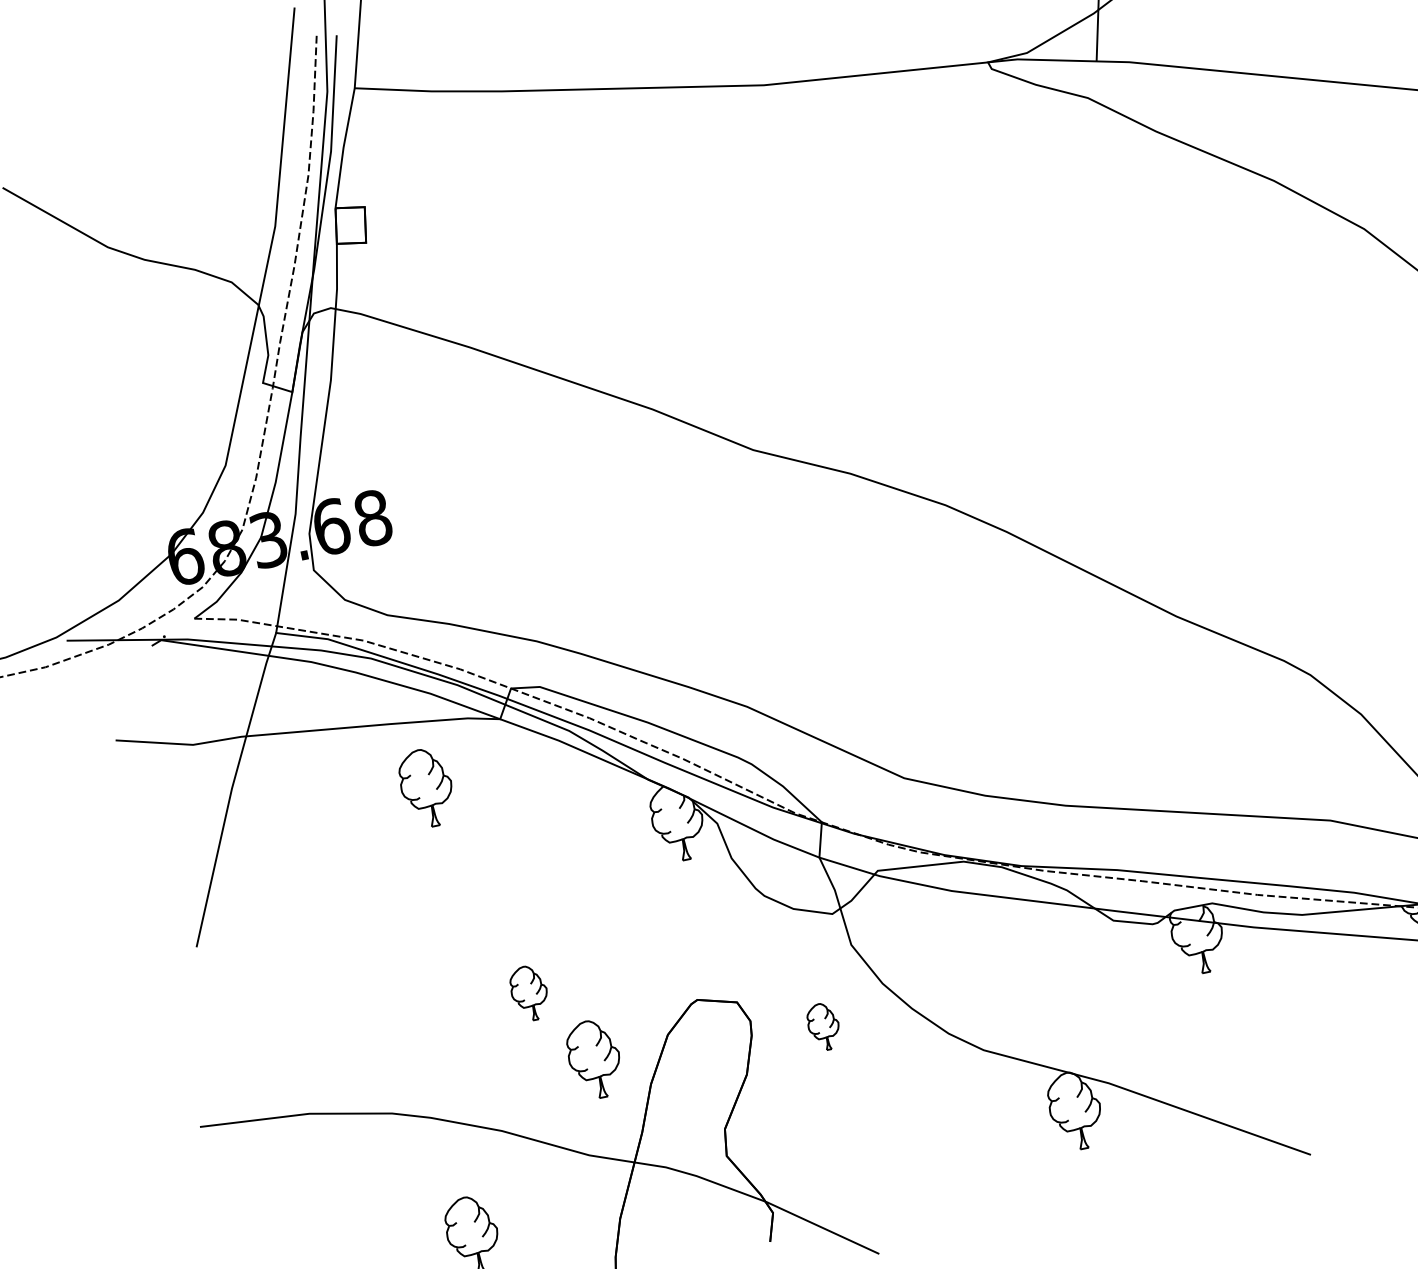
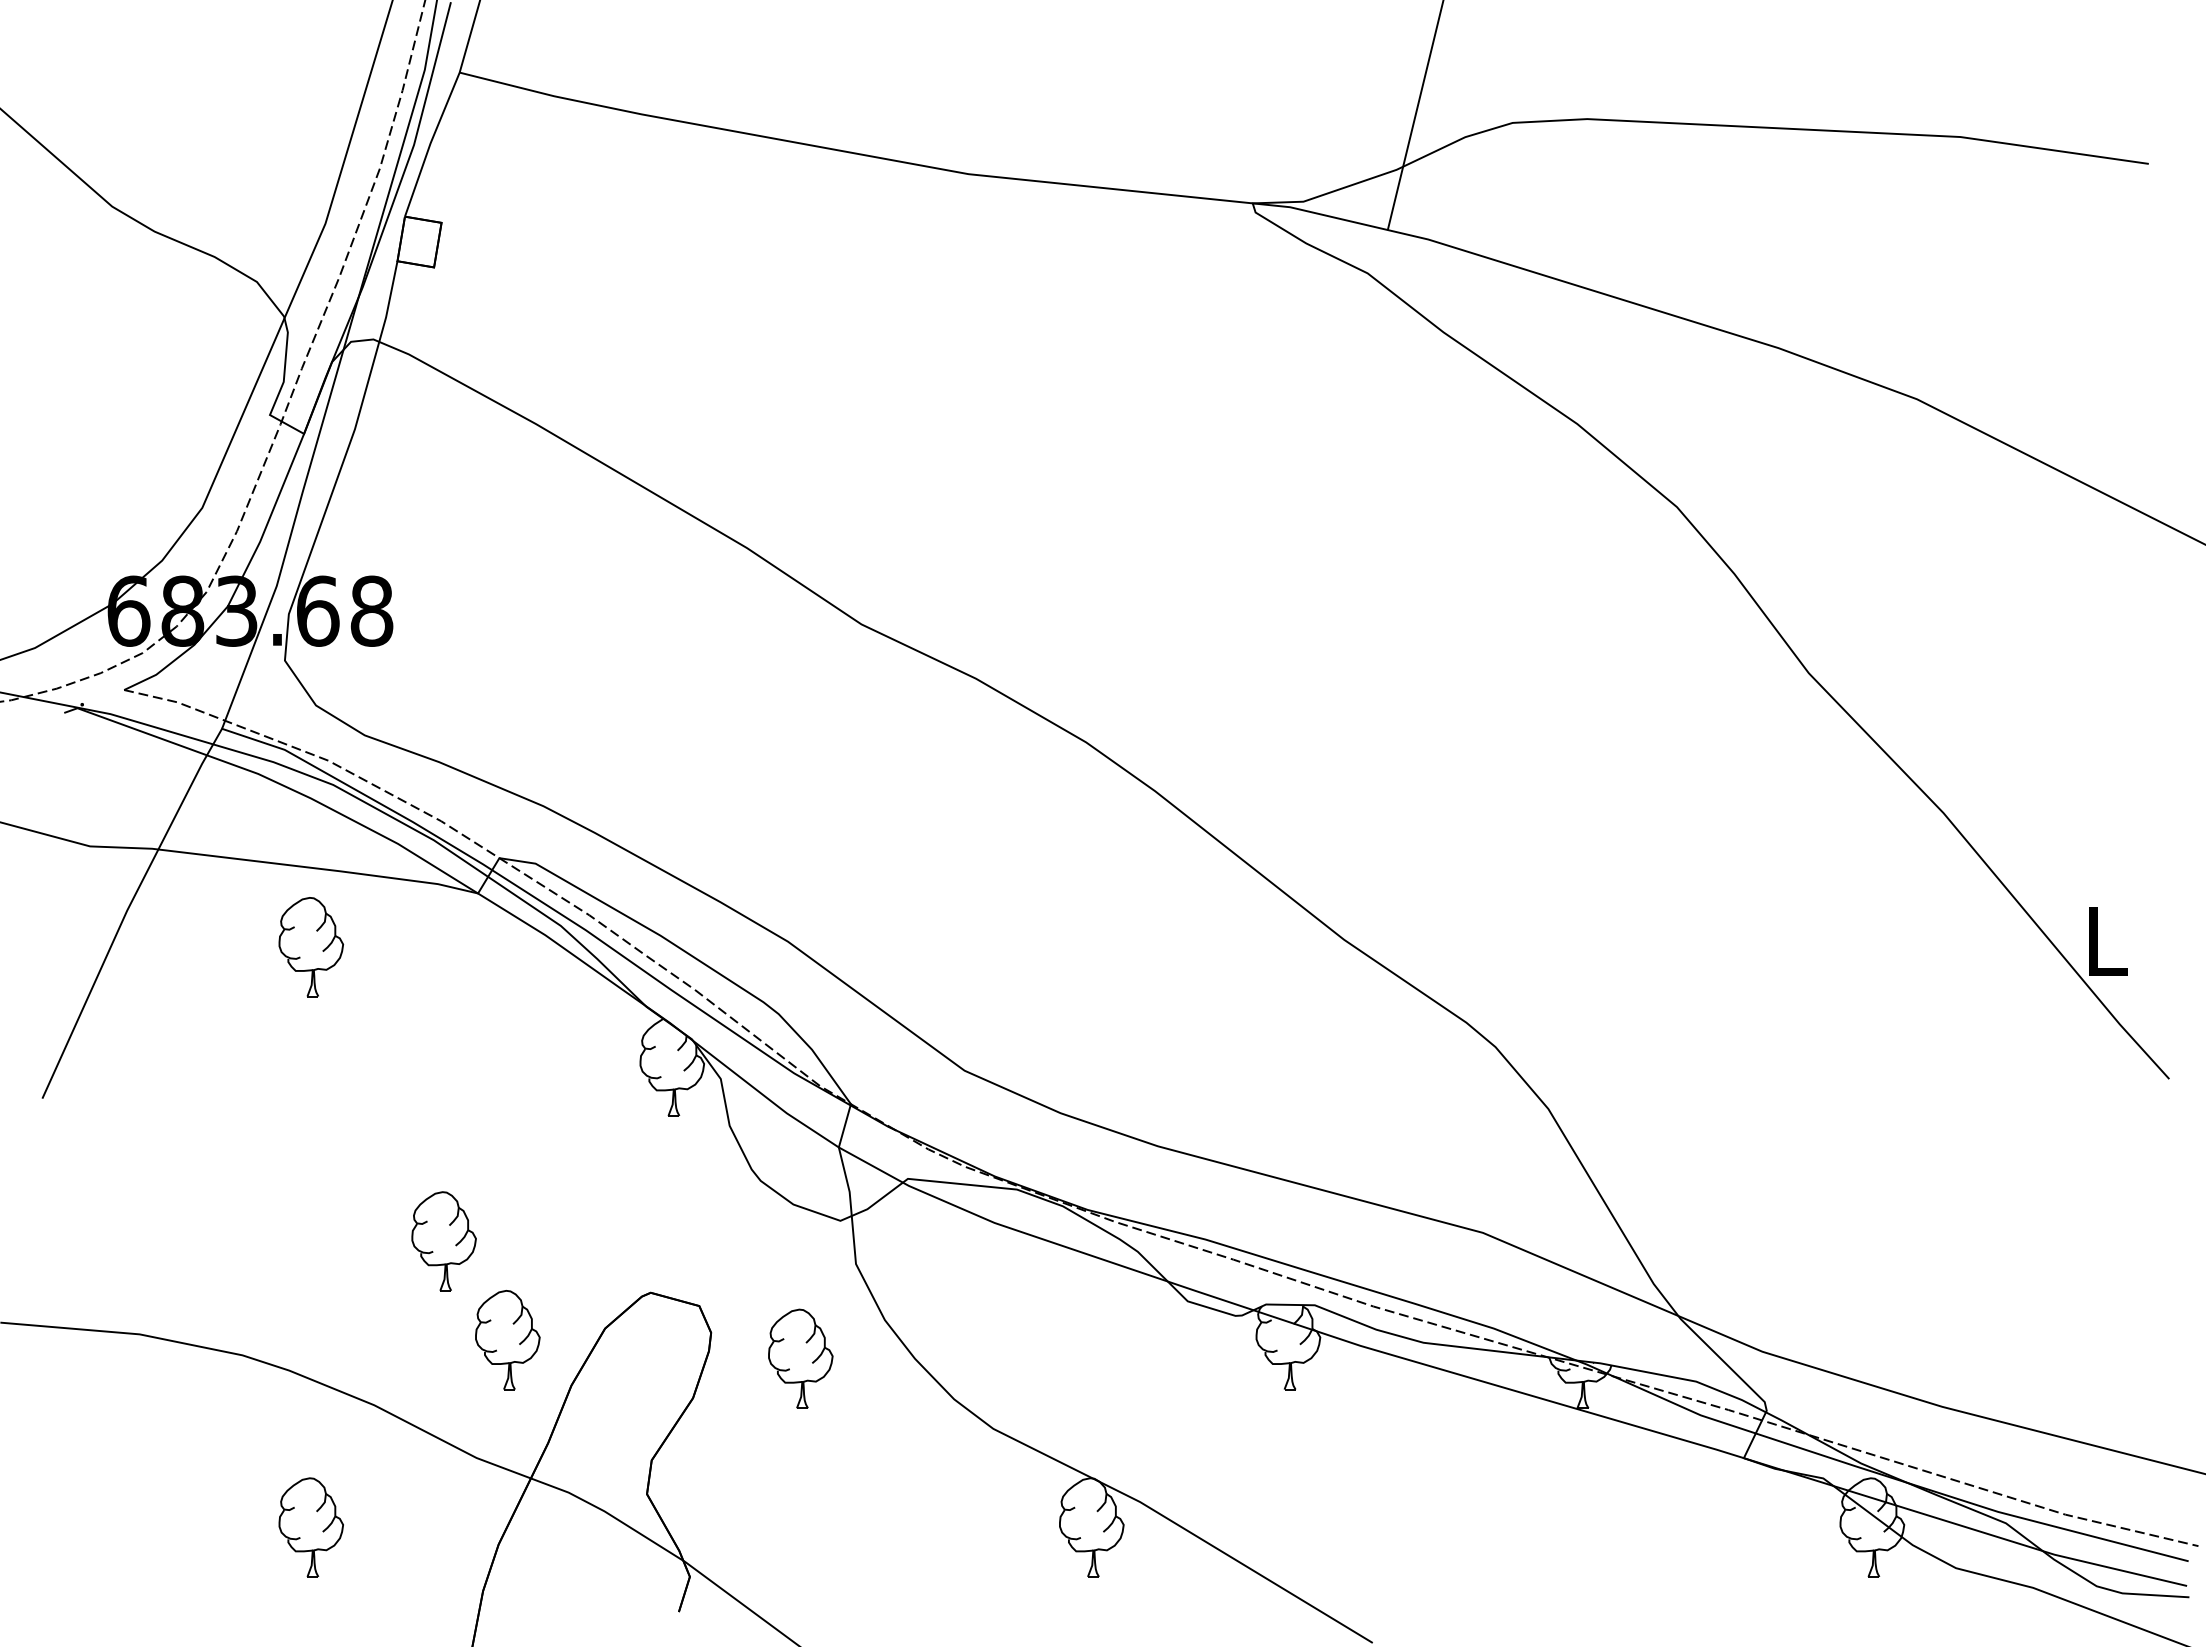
part: (427, 788) -> (311, 947), moved
part: (529, 993) -> (443, 1241), size x1.43
part: (823, 1026) -> (800, 1358), size x1.67

